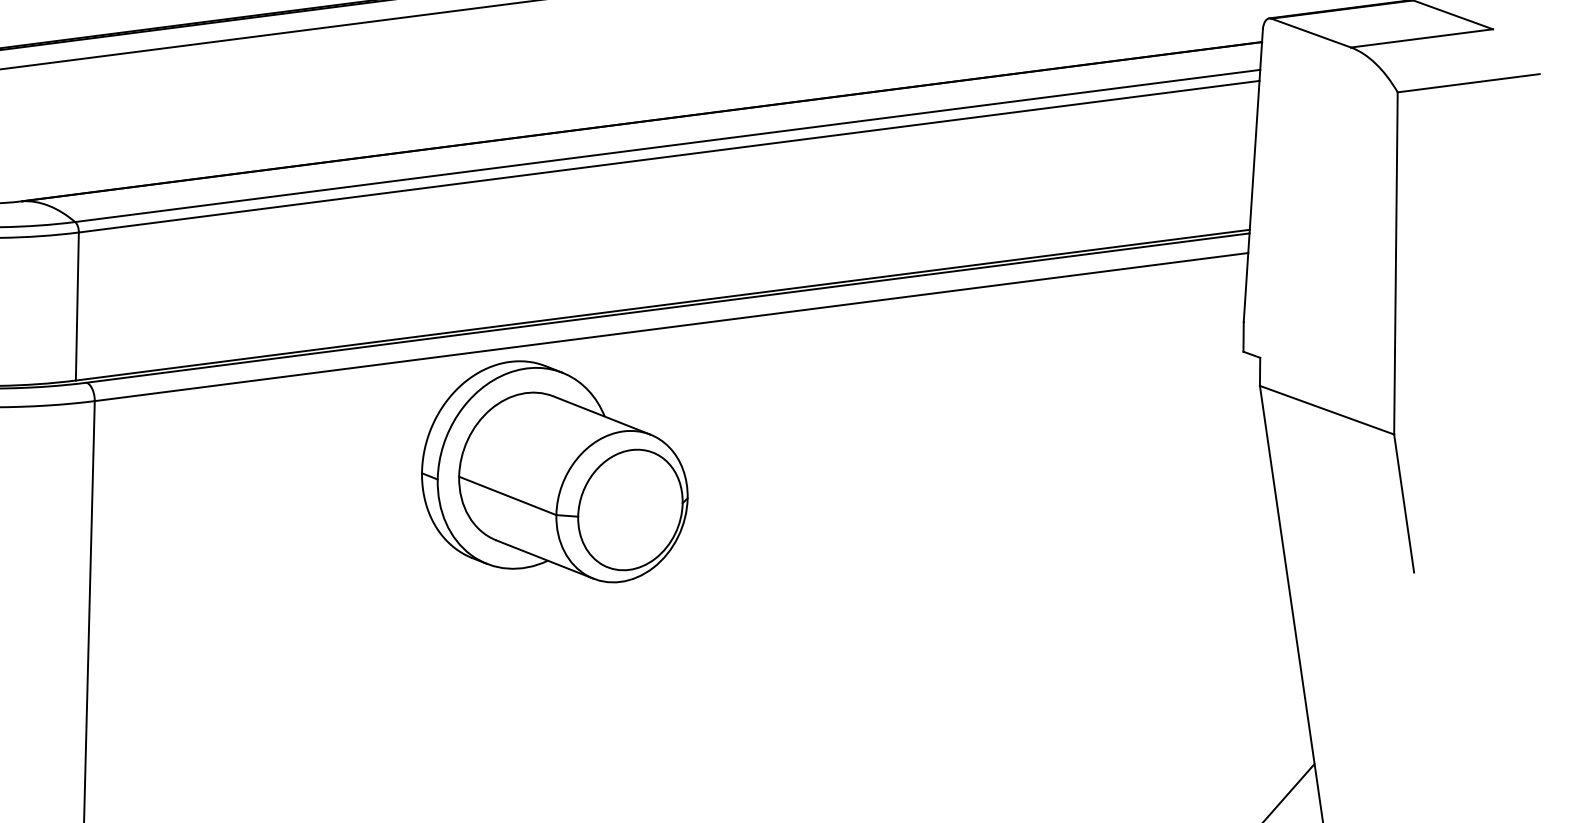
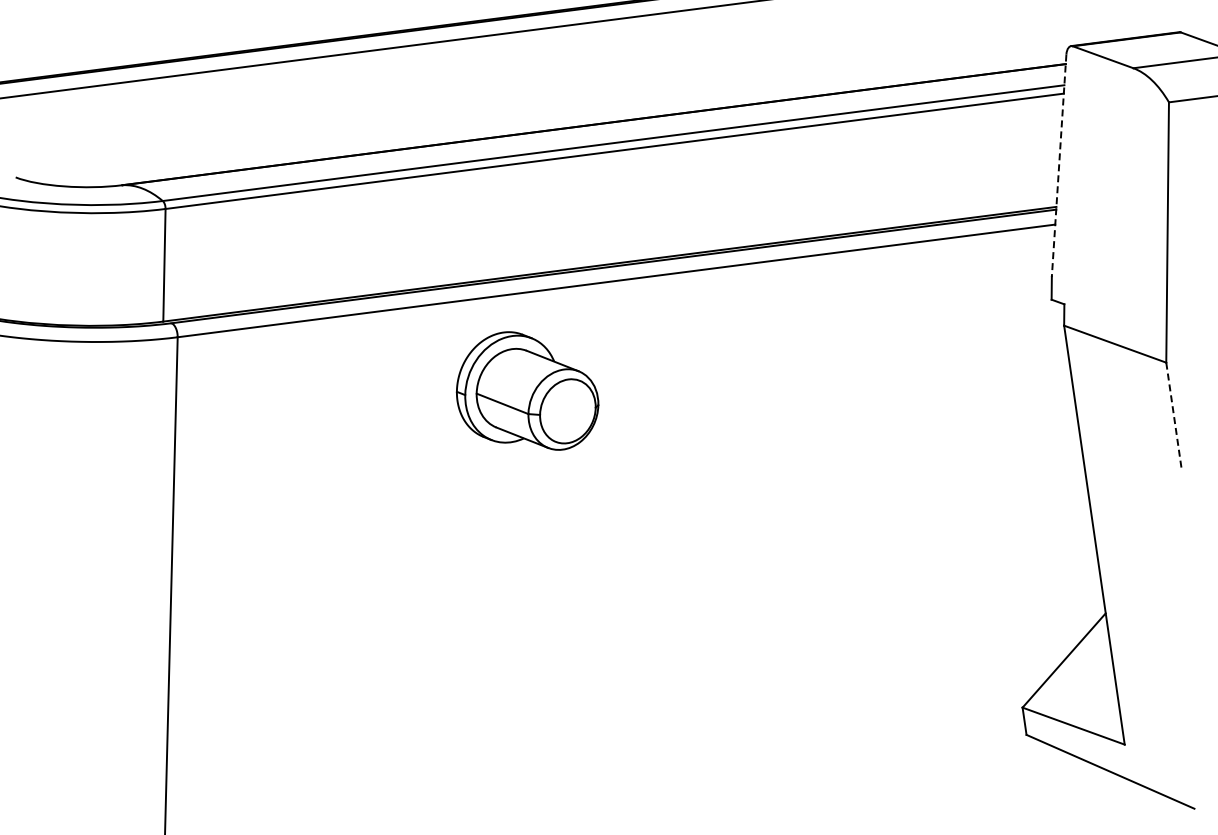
line: (1253, 175) -> (1059, 165), solid -> dashed
part: (554, 471) -> (527, 390), size x0.7
line: (1403, 503) -> (1173, 415), solid -> dashed

